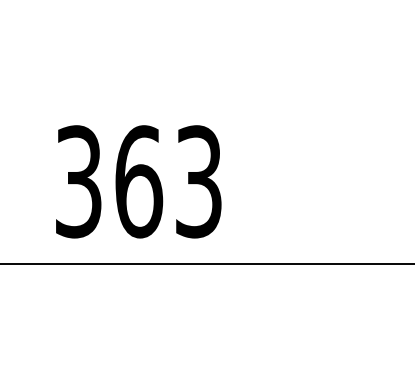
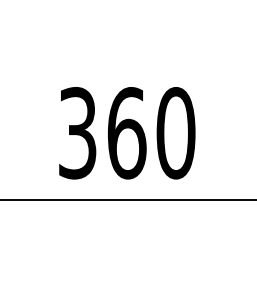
text: (198, 181) -> (175, 132), 363 -> 360

